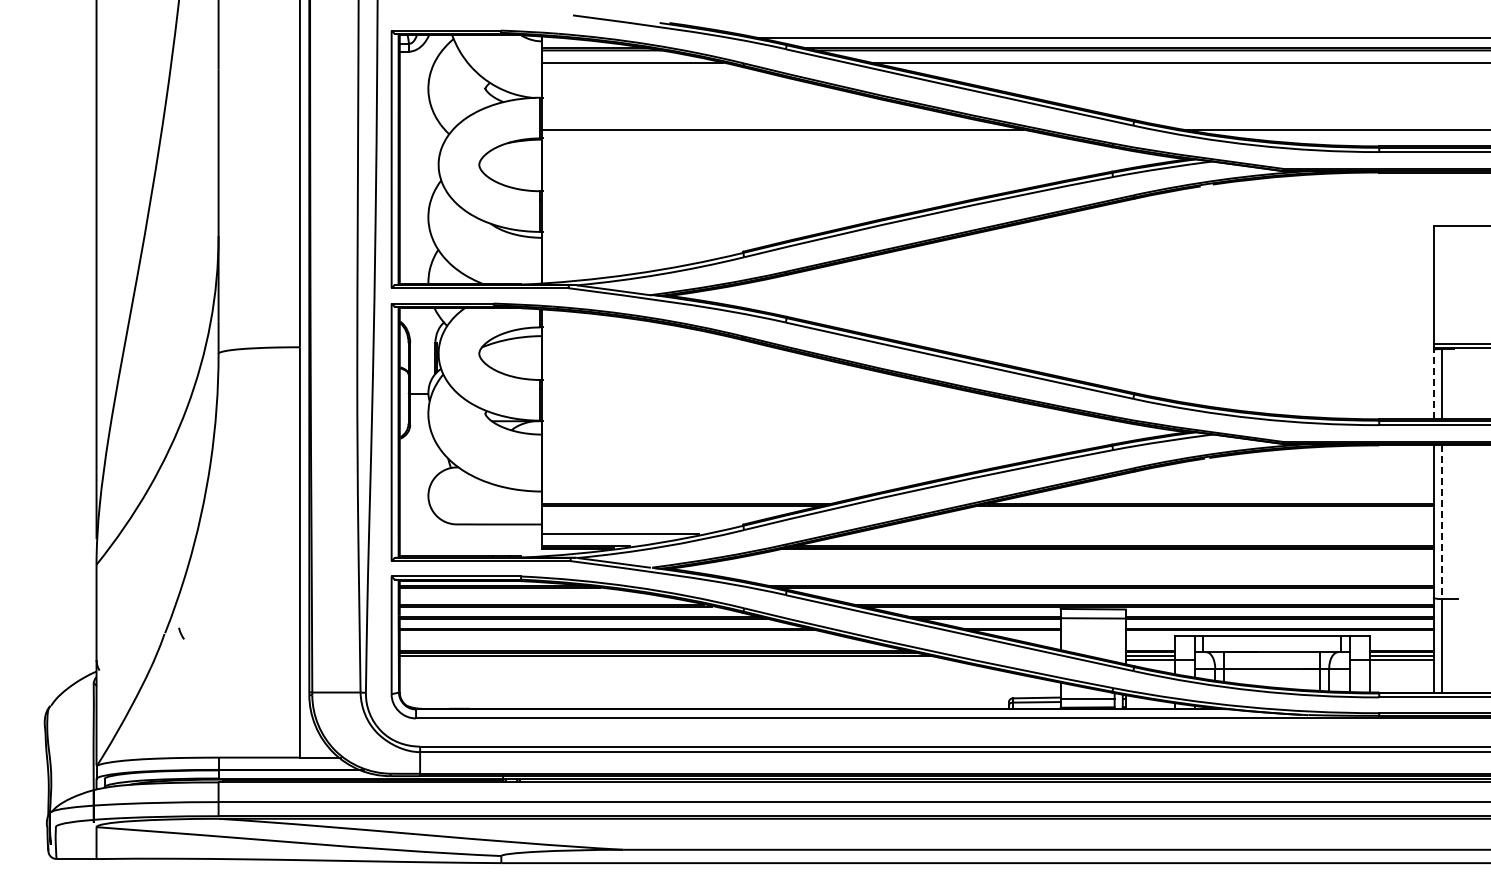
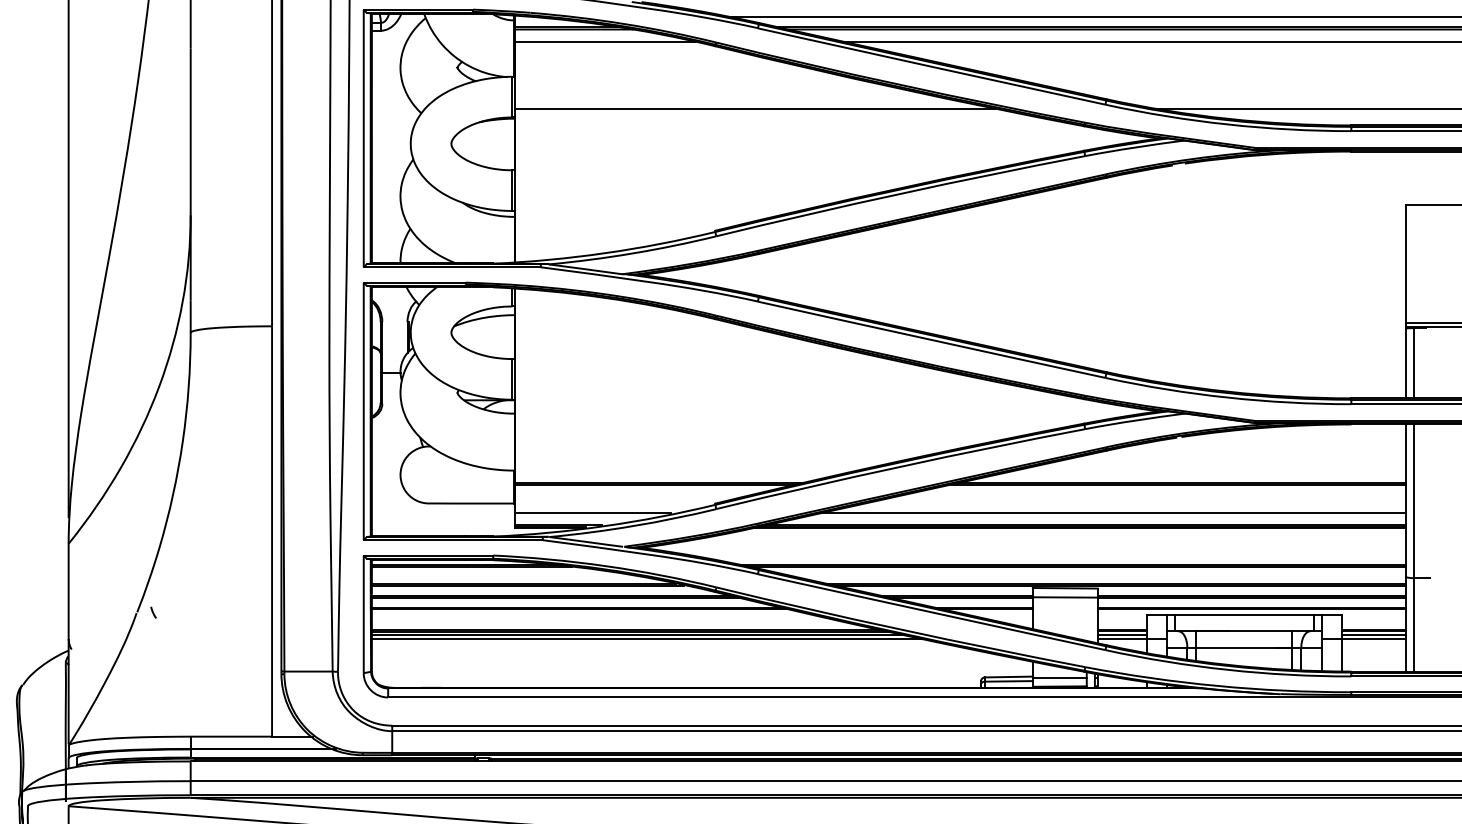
line: (1433, 384) -> (1405, 363), dashed -> solid
line: (1441, 522) -> (1413, 501), dashed -> solid
line: (1141, 533) -> (1113, 512), added
line: (674, 659) -> (646, 638), added

